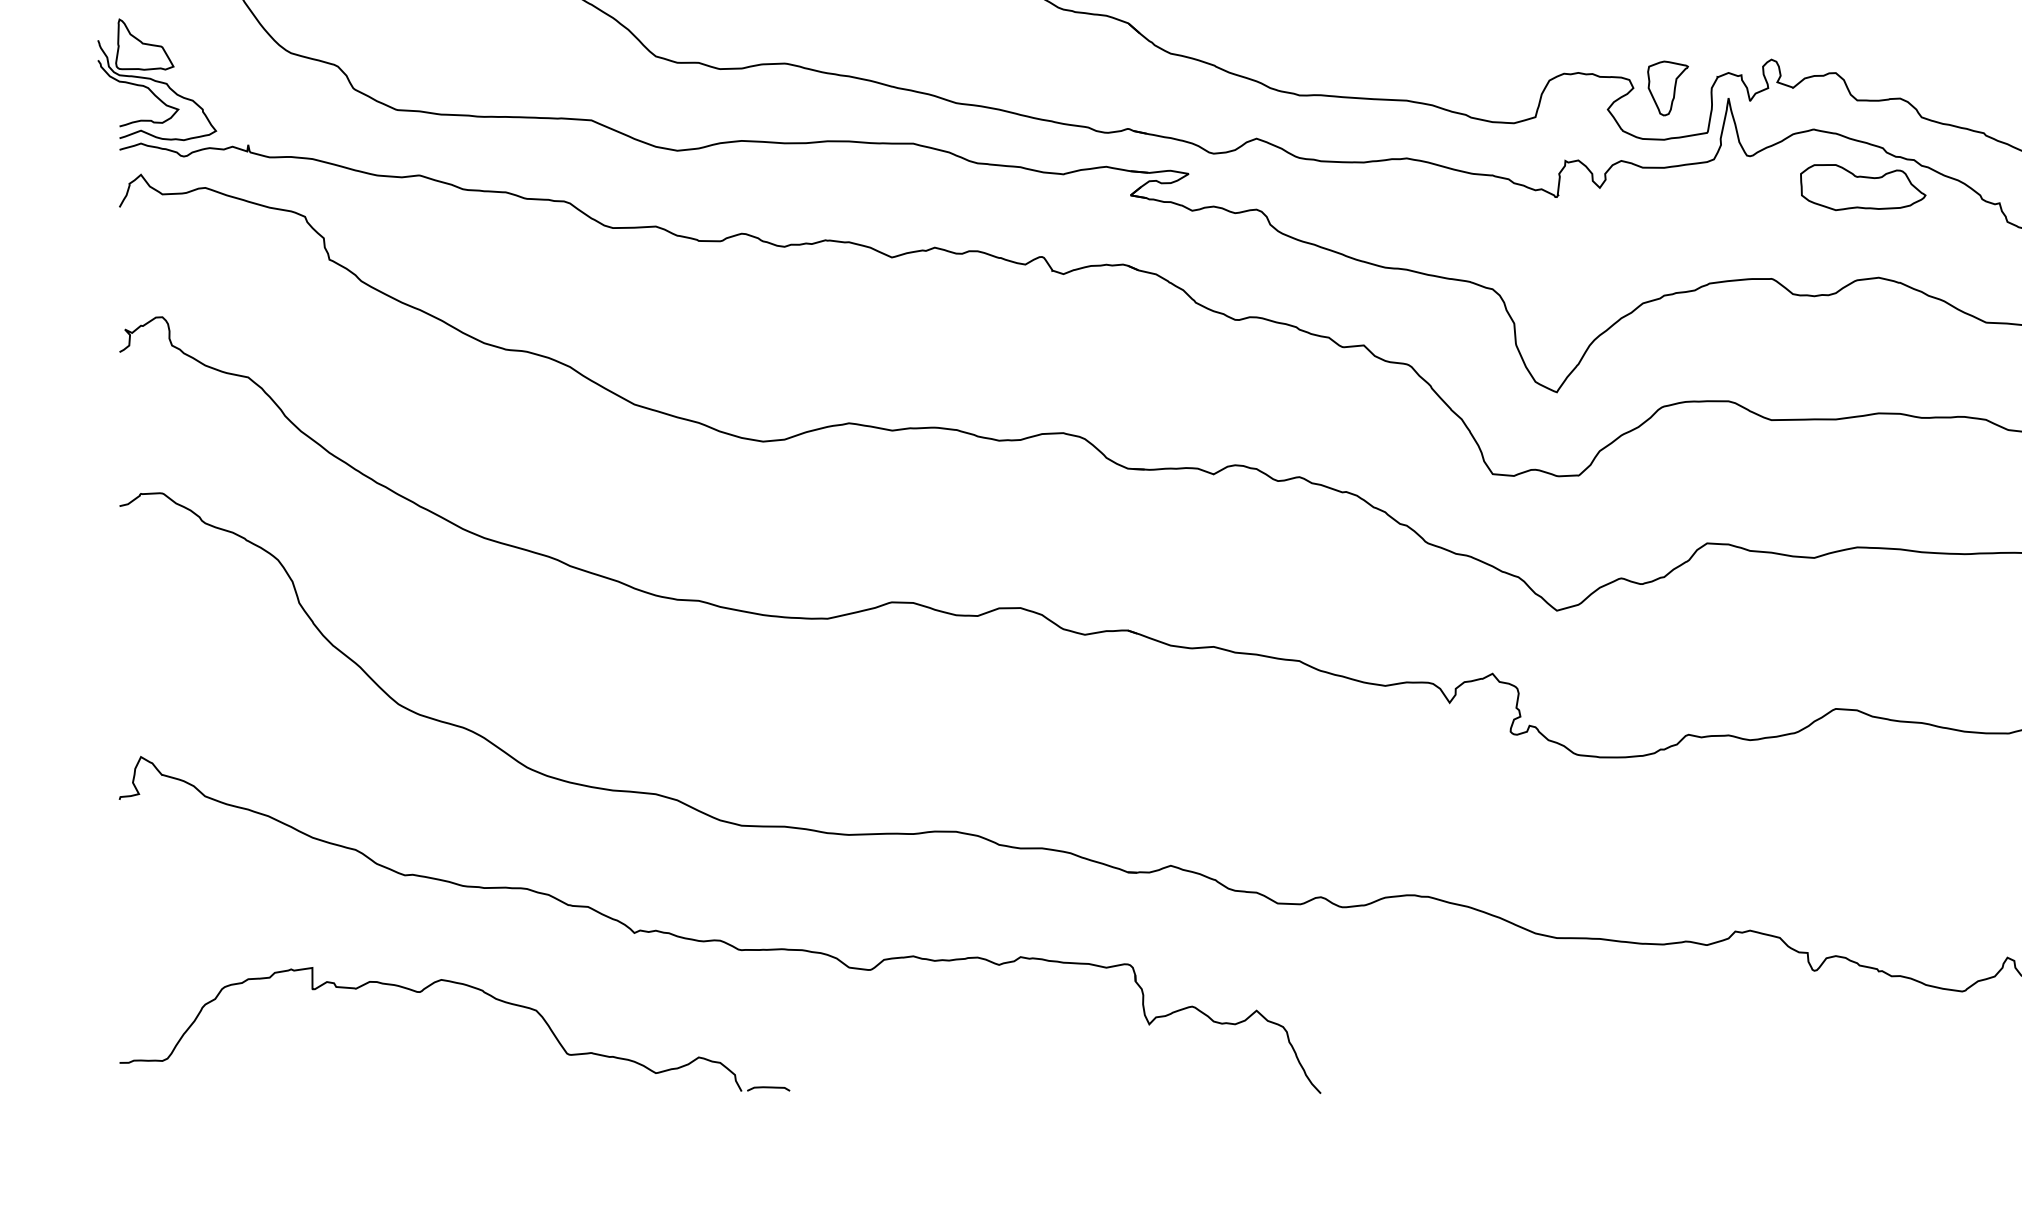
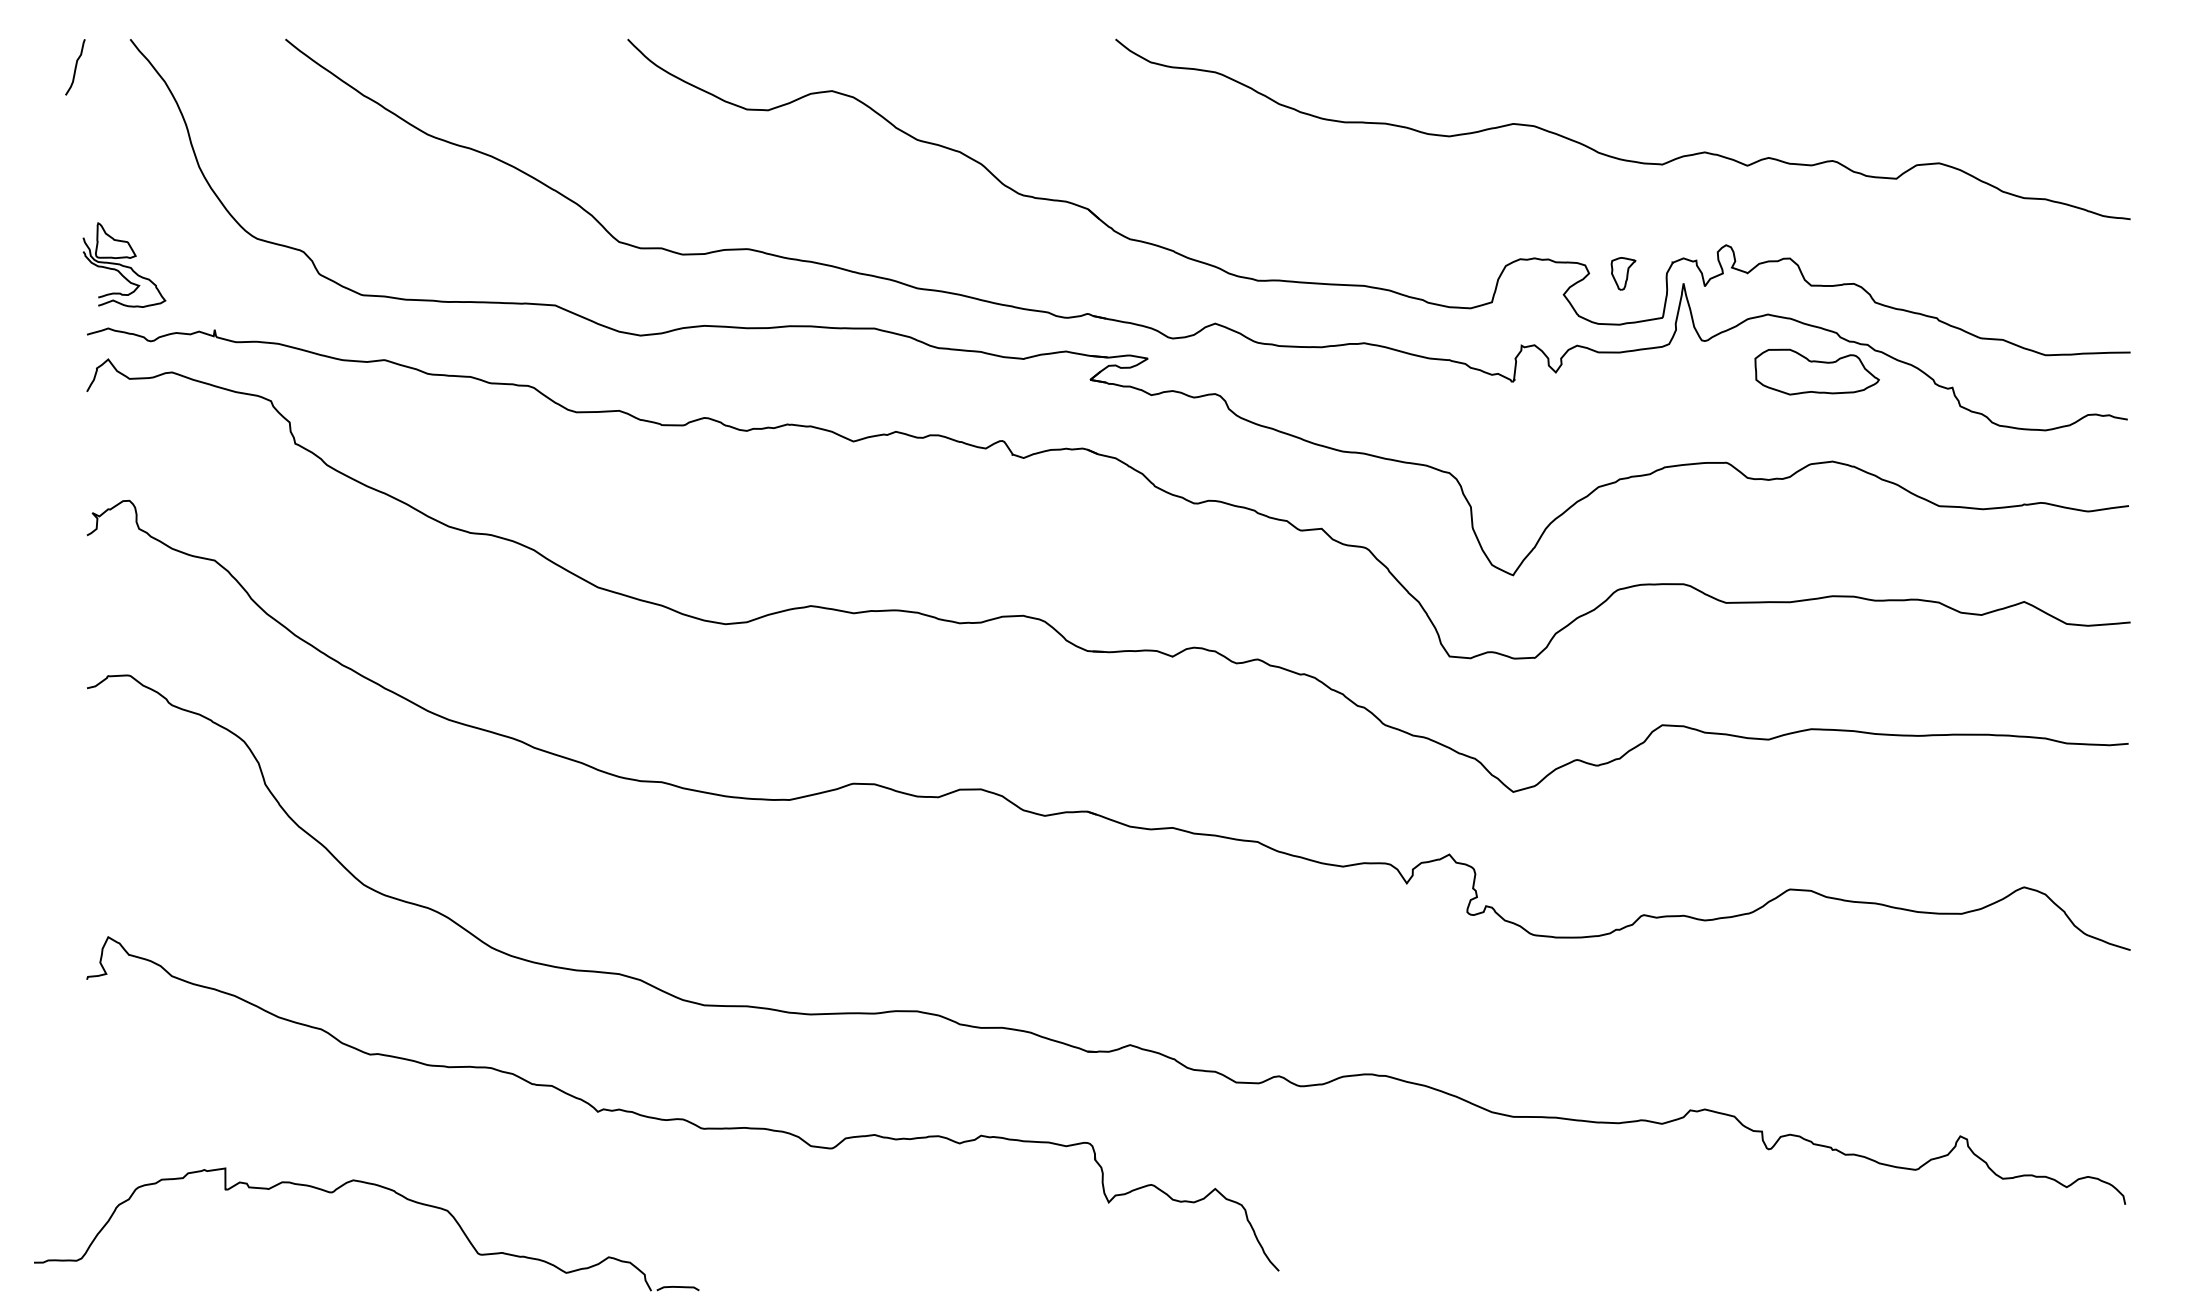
part: (157, 79) -> (124, 264), size x0.7
part: (1668, 88) -> (1623, 273), size x0.6
part: (468, 987) -> (380, 1187), moved

